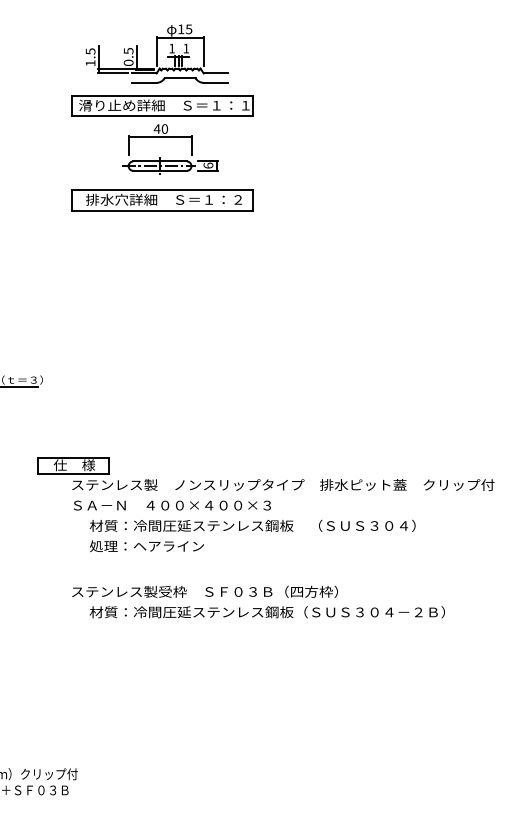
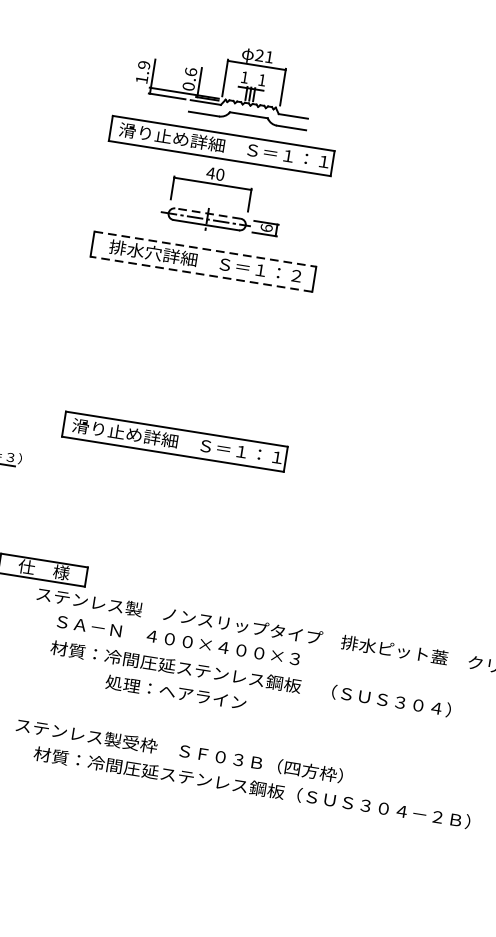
text: (185, 29) -> (264, 56), 15 -> 21
text: (128, 50) -> (190, 71), 0.5 -> 0.6
text: (90, 51) -> (144, 65), 1.5 -> 1.9
line: (160, 161) -> (208, 213), solid -> dashed
line: (162, 190) -> (205, 249), solid -> dashed
line: (161, 210) -> (200, 274), solid -> dashed
part: (162, 346) -> (175, 441), added
text: (171, 505) -> (177, 640), moved
text: (146, 546) -> (175, 692), moved

